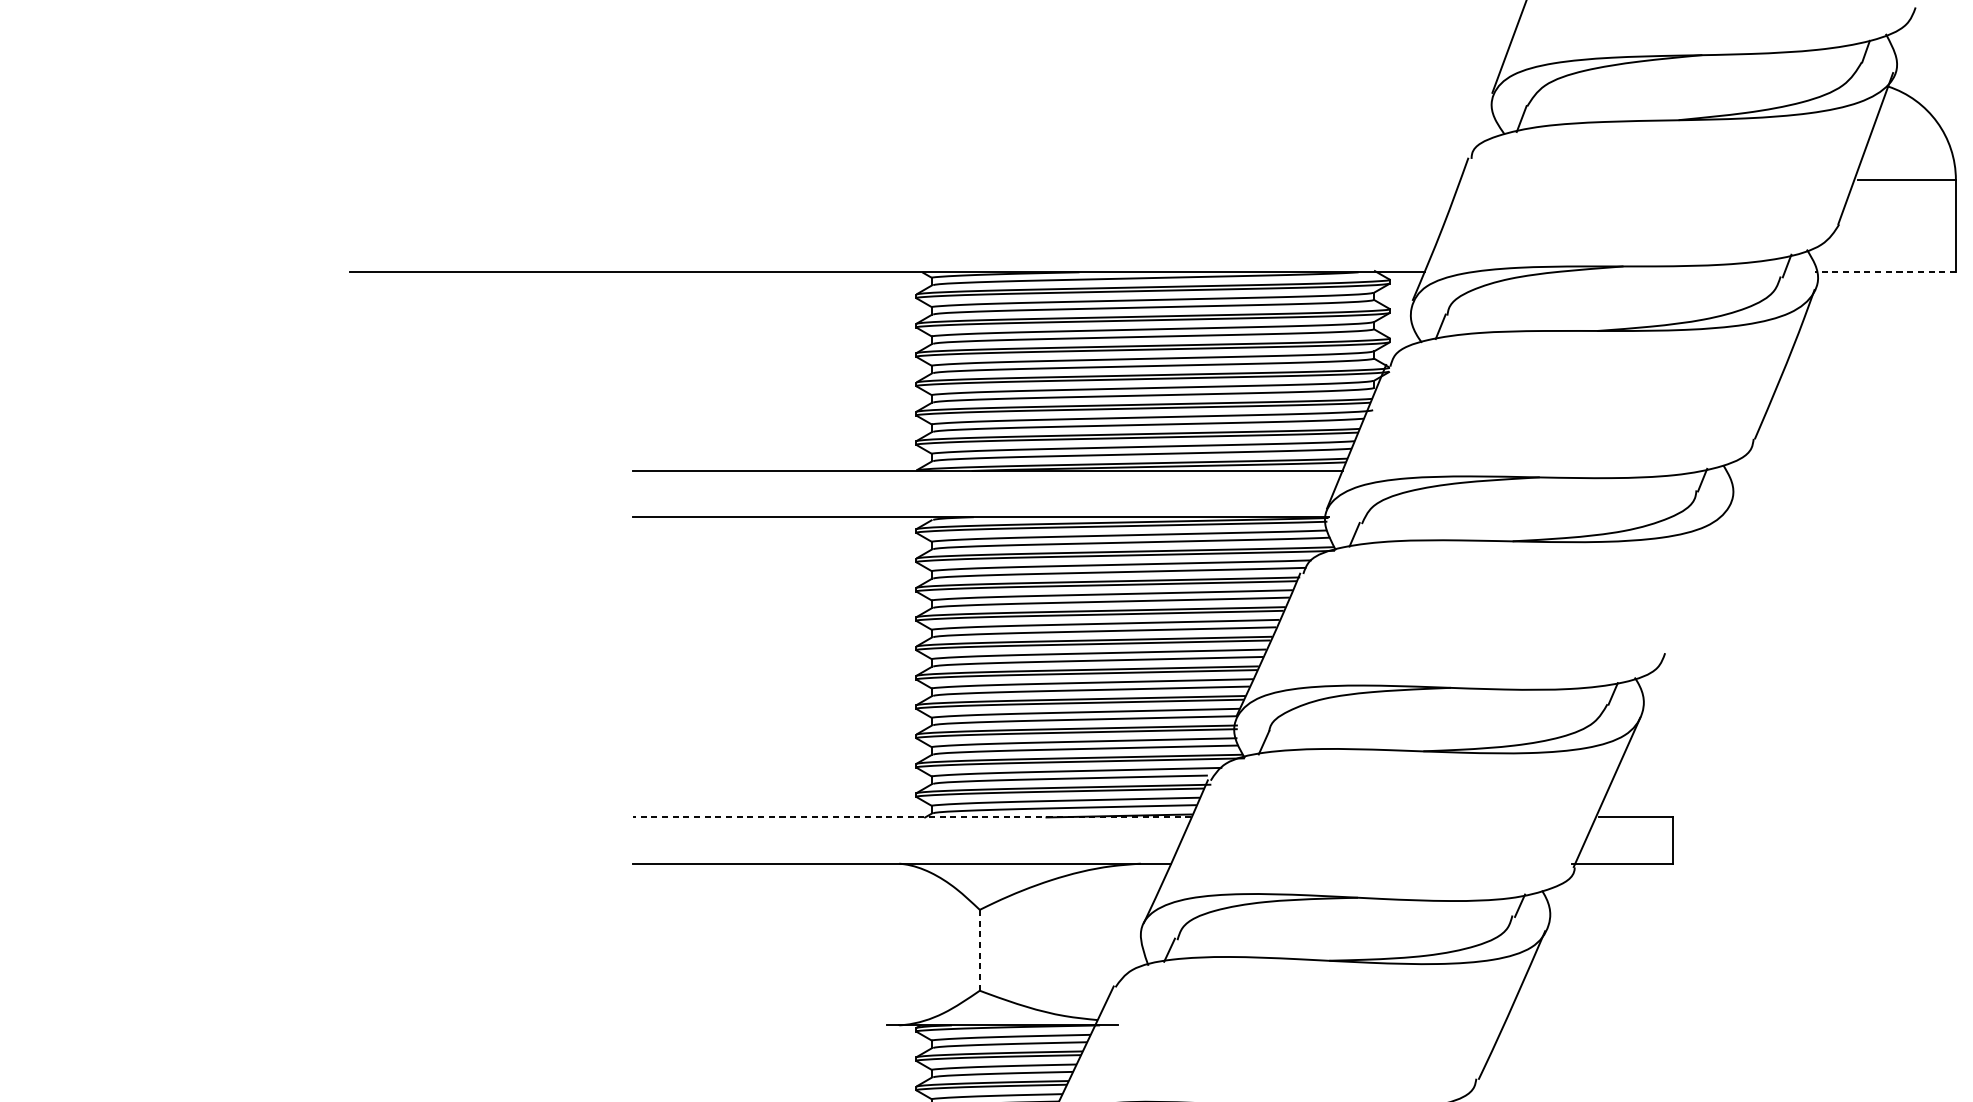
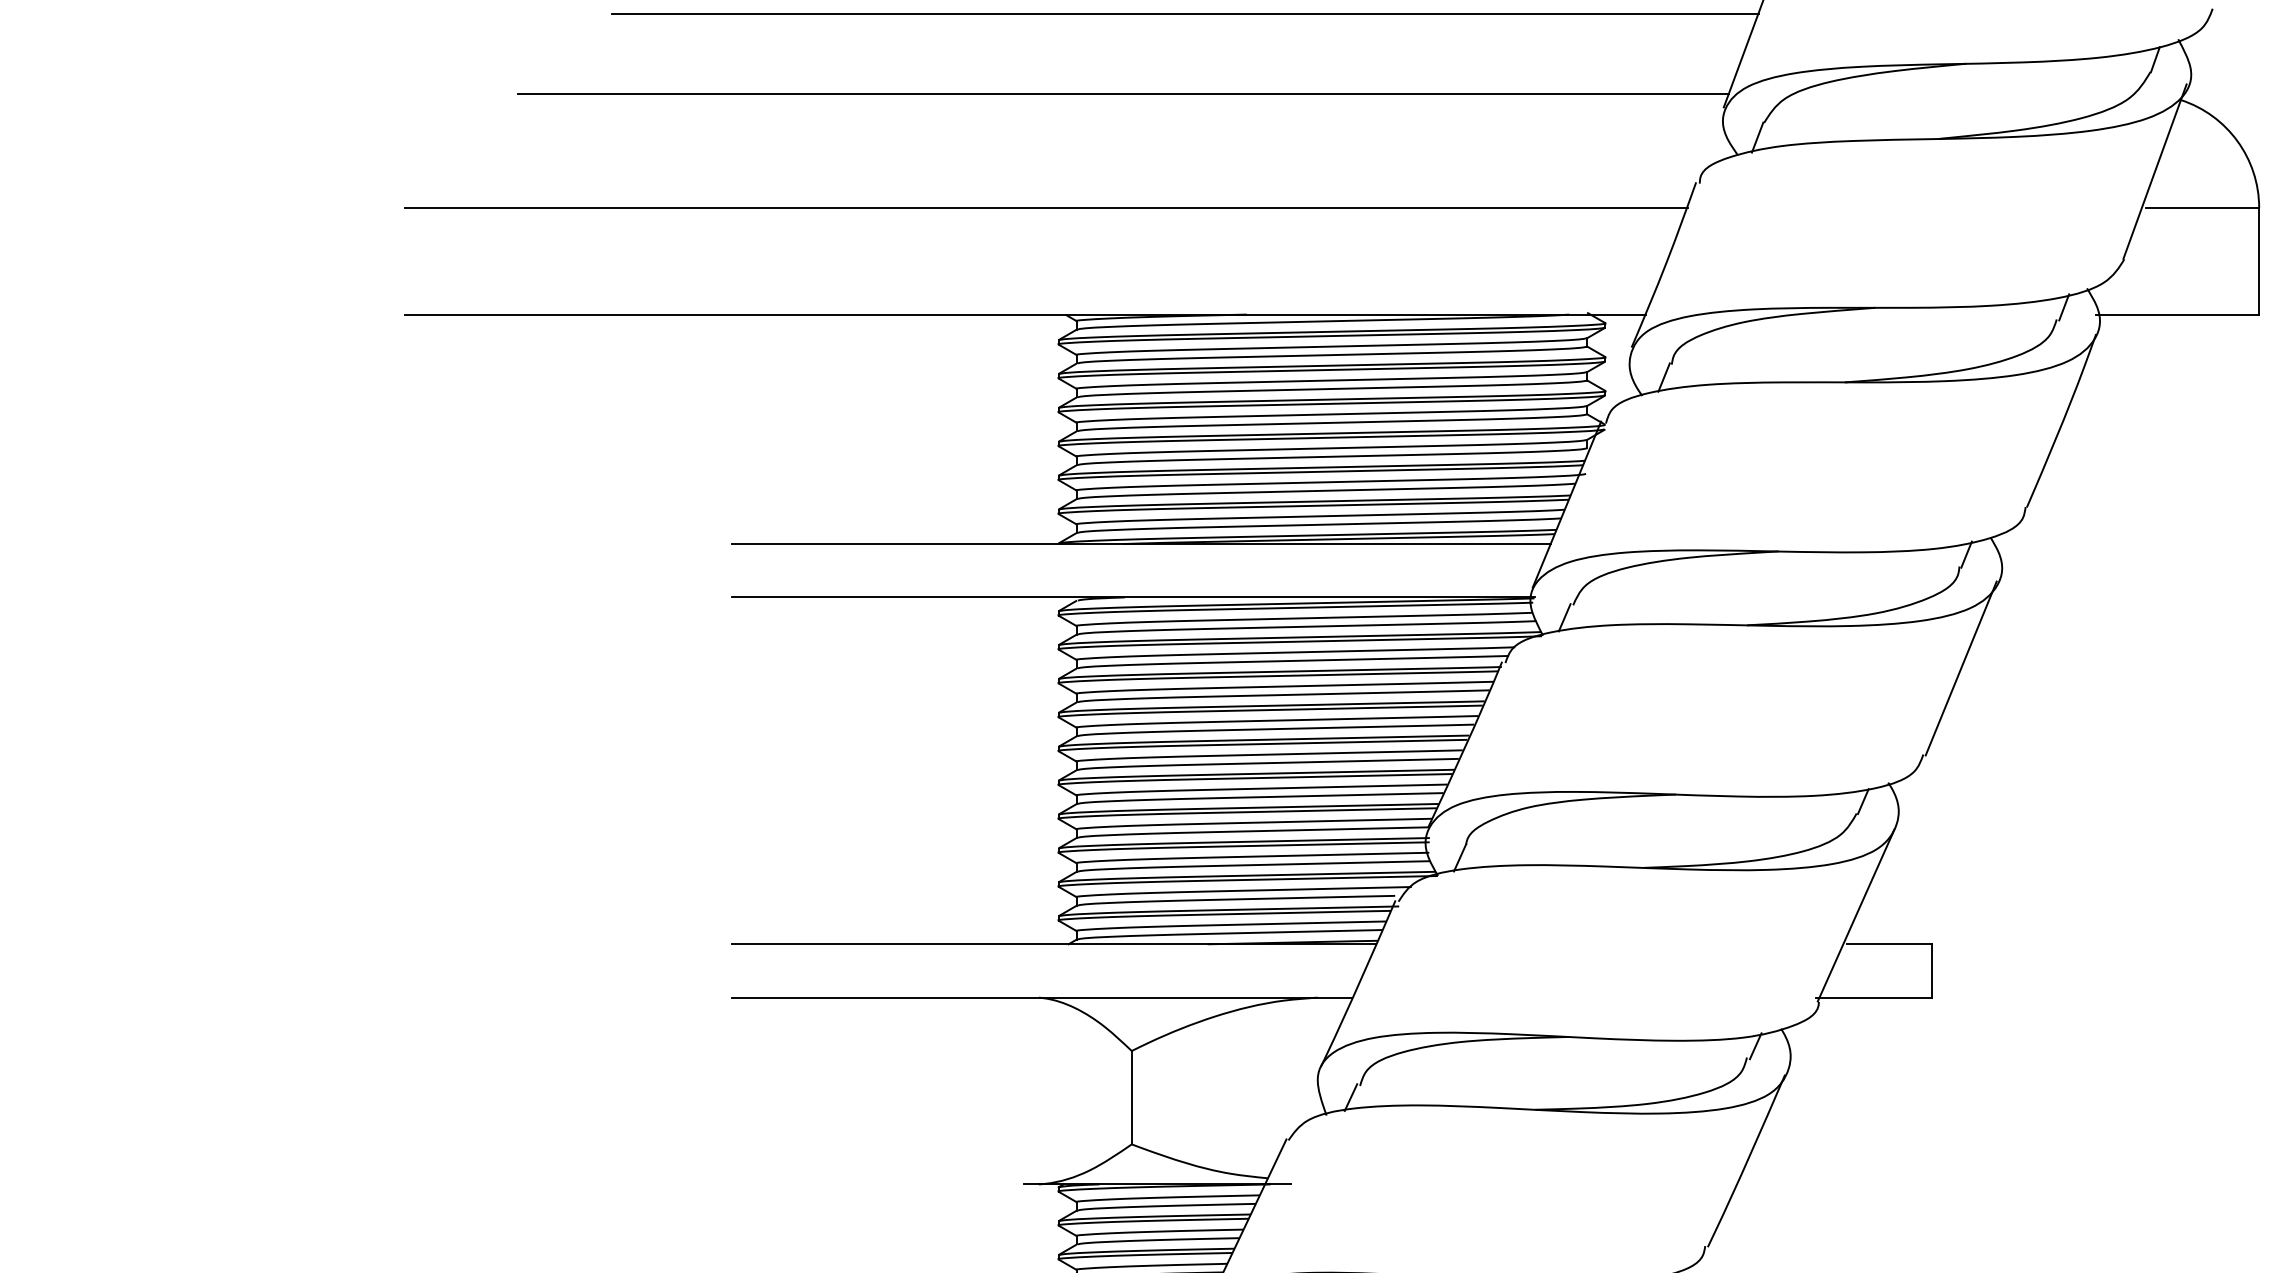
line: (1026, 12) -> (1185, 14), added
line: (972, 81) -> (1123, 94), added
line: (905, 179) -> (1045, 207), added
line: (1885, 272) -> (2177, 314), dashed -> solid
line: (1697, 578) -> (1960, 668), added
line: (912, 817) -> (1053, 944), dashed -> solid
line: (979, 950) -> (1131, 1097), dashed -> solid

